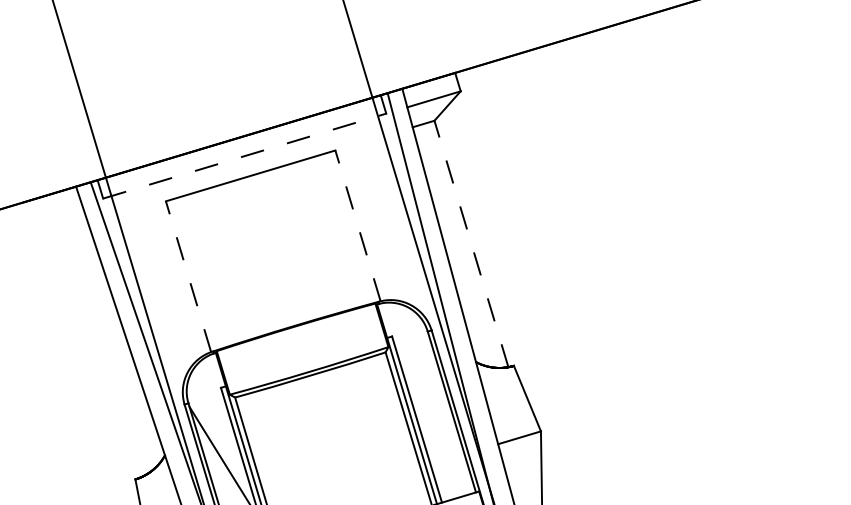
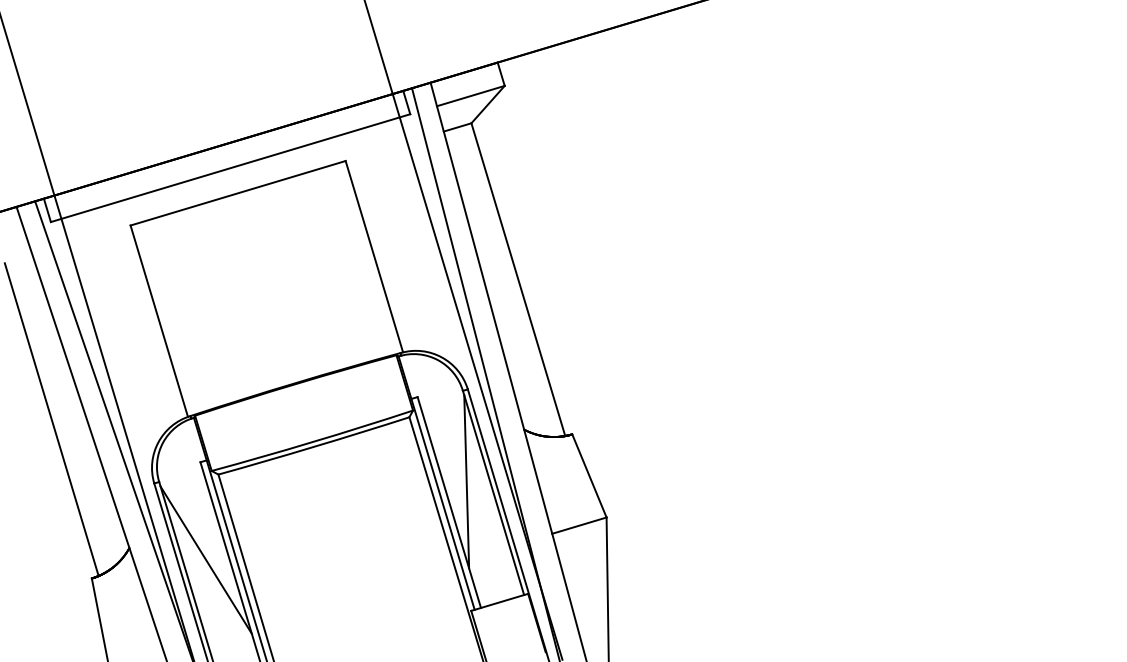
line: (244, 156) -> (230, 168), dashed -> solid
line: (358, 225) -> (374, 256), dashed -> solid
line: (471, 243) -> (518, 279), dashed -> solid
line: (188, 276) -> (159, 321), dashed -> solid
line: (103, 354) -> (51, 419), added
line: (430, 403) -> (466, 481), added

